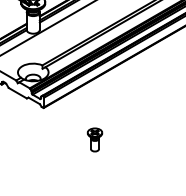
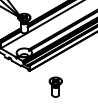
part: (94, 138) -> (55, 86), size x1.67

